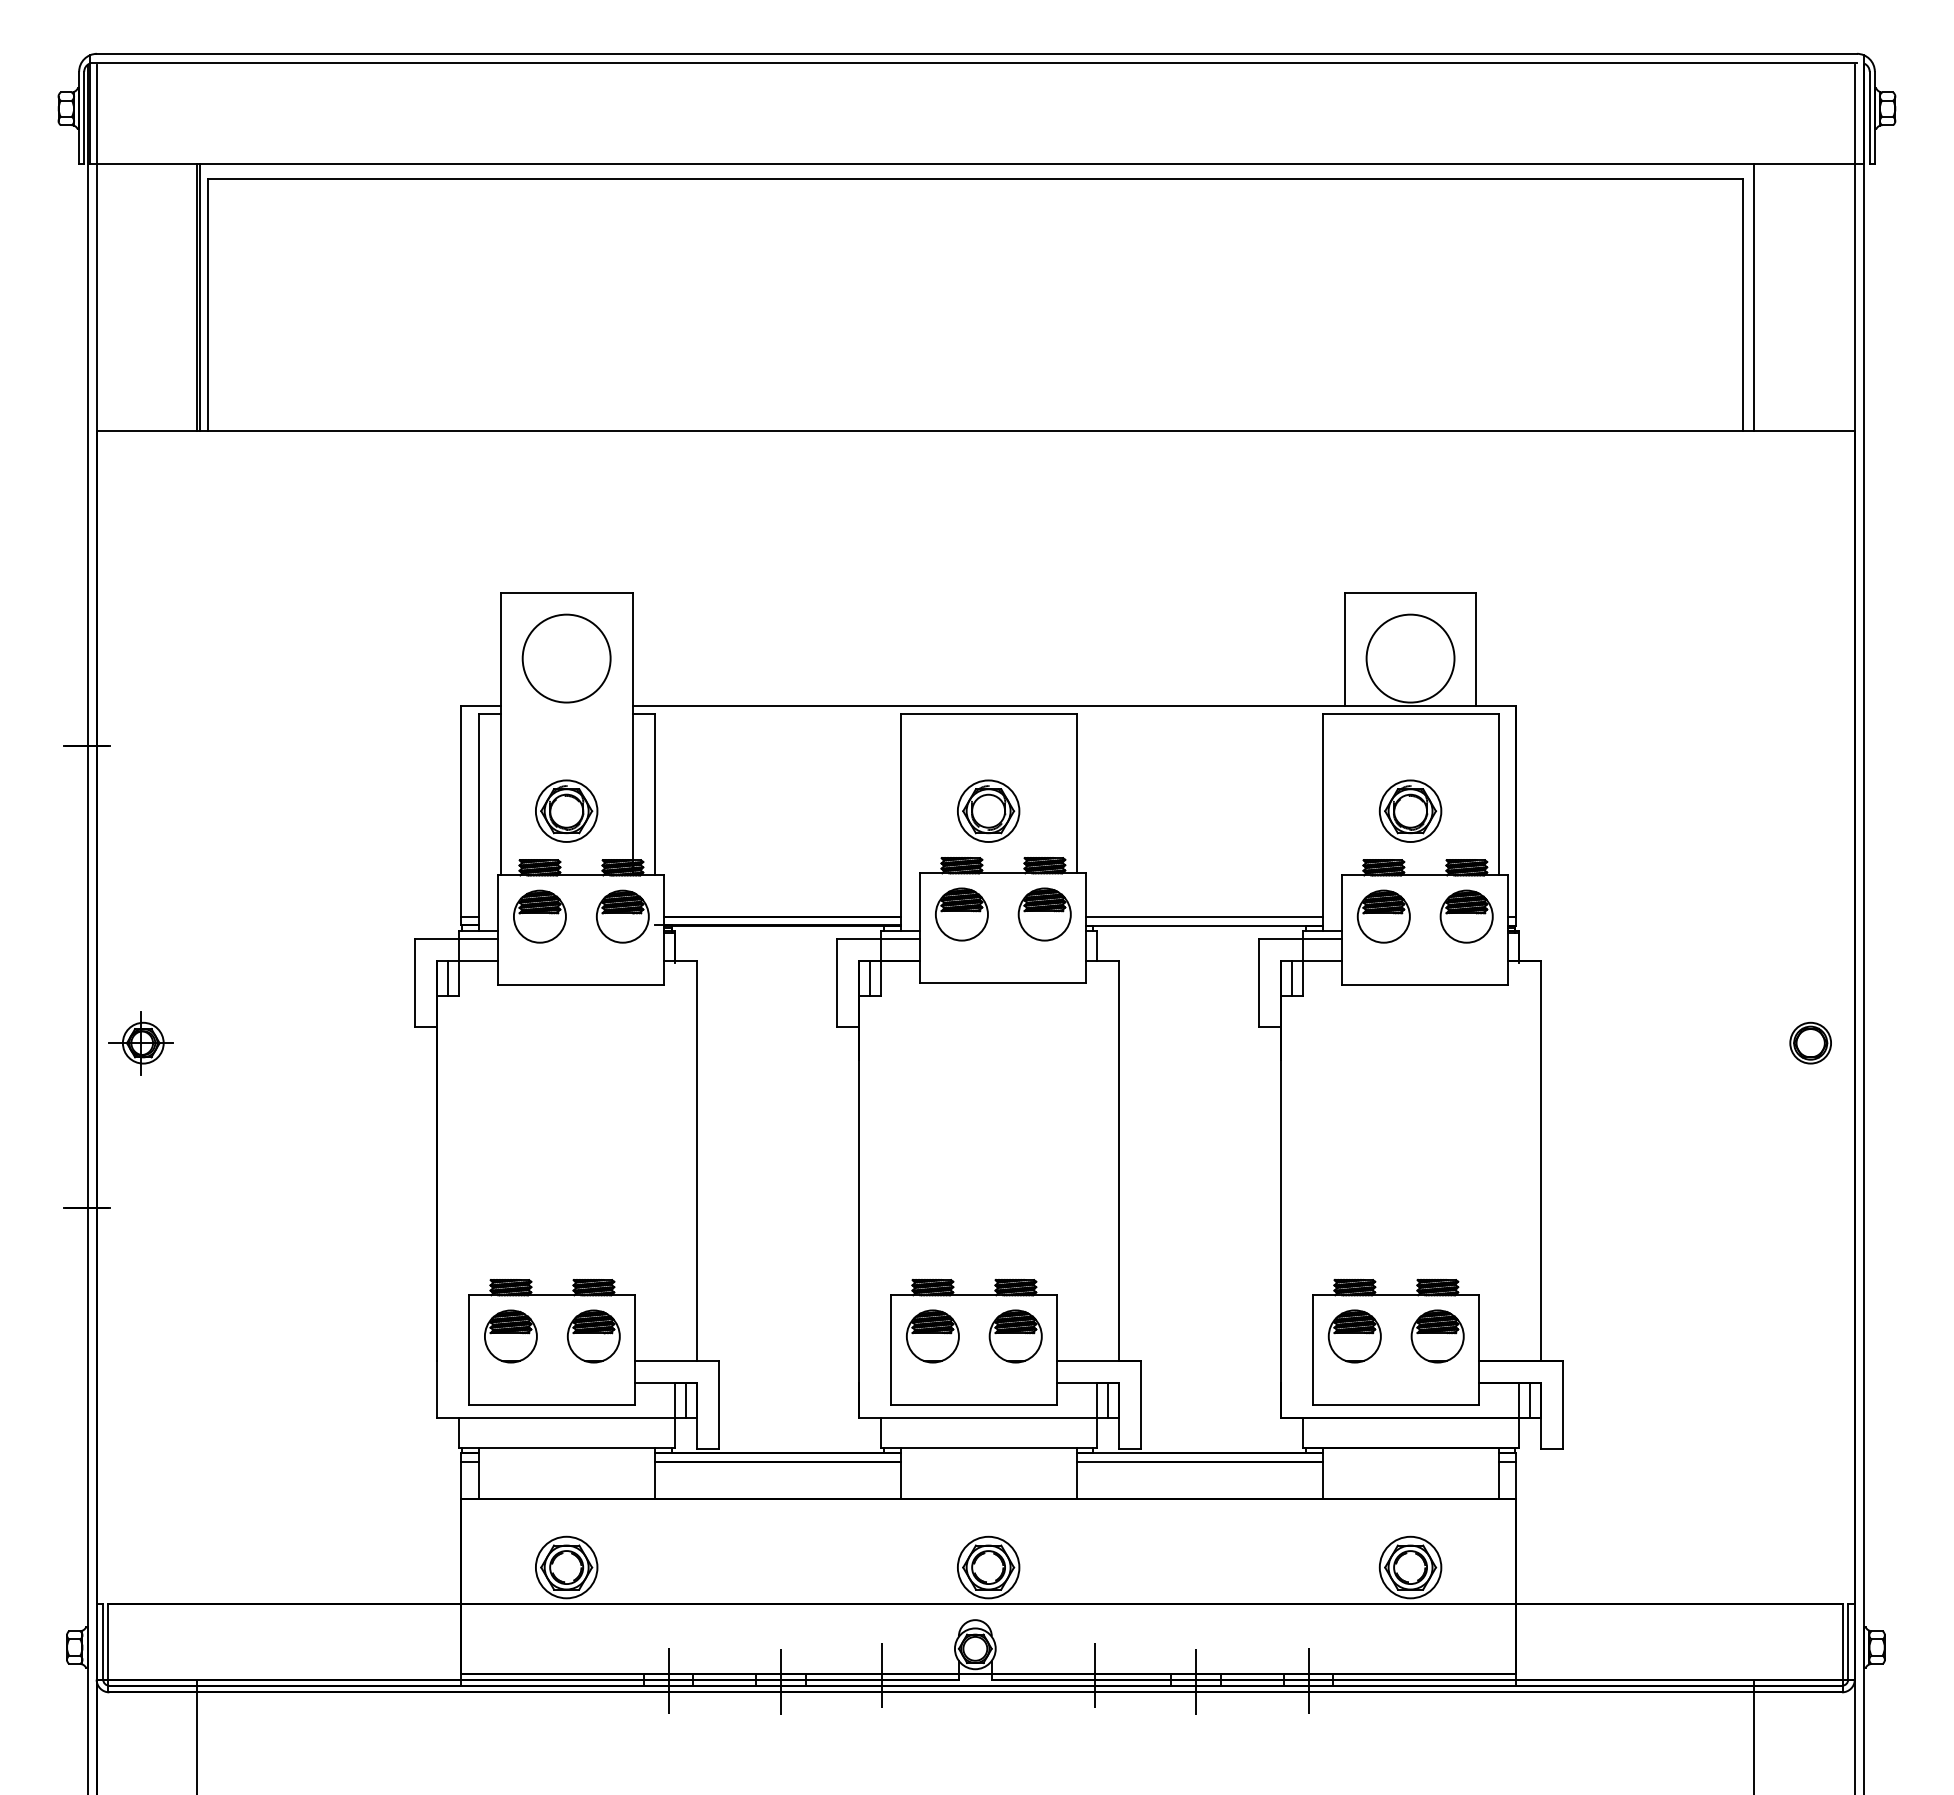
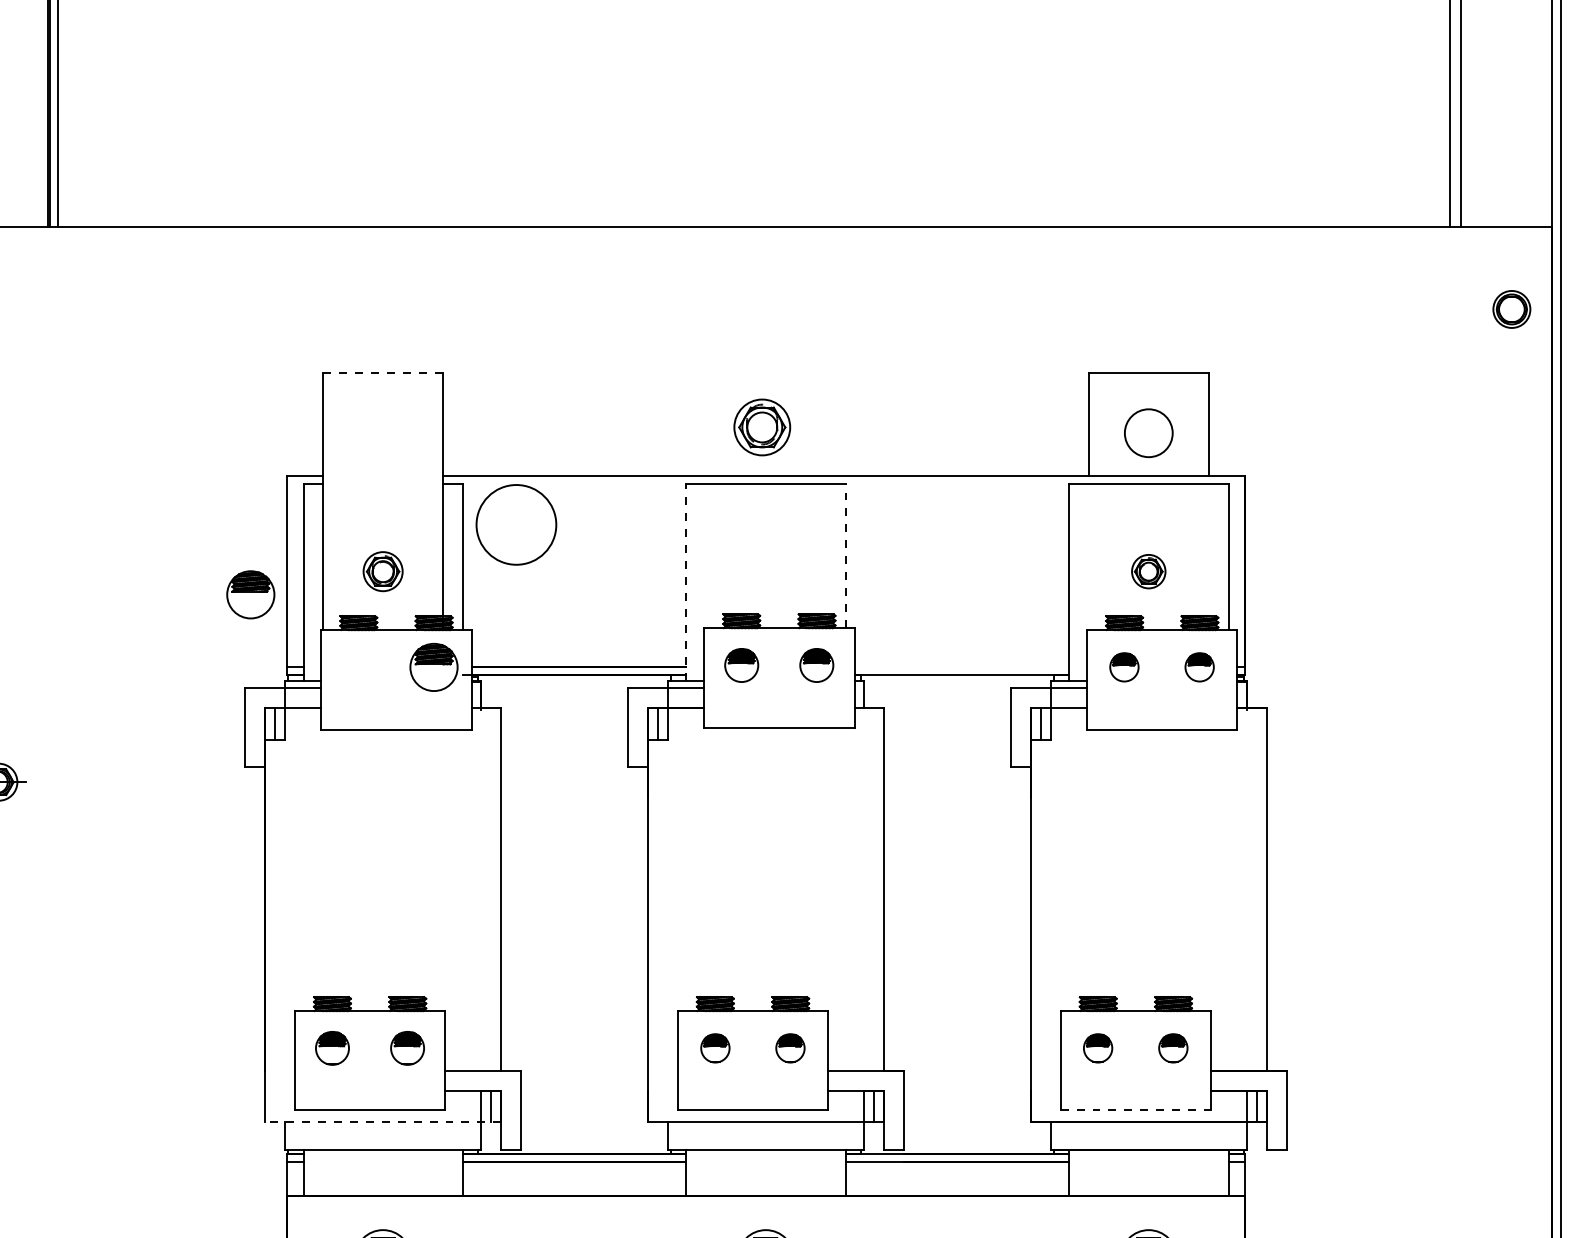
line: (566, 592) -> (382, 373), solid -> dashed
circle: (566, 658) -> (516, 524), moved
circle: (1410, 658) -> (1148, 433), size x0.6
line: (1076, 793) -> (845, 555), solid -> dashed
part: (566, 810) -> (382, 571), size x0.7
part: (988, 810) -> (762, 426), moved
part: (1410, 810) -> (1148, 571), size x0.6
line: (900, 822) -> (685, 581), solid -> dashed
part: (961, 914) -> (741, 665), size x0.7
part: (1044, 914) -> (816, 665), size x0.7
part: (539, 916) -> (250, 594), moved
line: (1204, 916) -> (961, 667), removed
part: (1383, 916) -> (1124, 667), size x0.6
part: (1466, 916) -> (1199, 667), size x0.6
part: (1810, 1042) -> (1511, 308), moved
part: (510, 1336) -> (332, 1048), size x0.7
part: (593, 1336) -> (407, 1048), size x0.7
part: (932, 1336) -> (715, 1048), size x0.6
part: (1015, 1336) -> (790, 1048), size x0.6
part: (1354, 1336) -> (1097, 1048), size x0.6
part: (1437, 1336) -> (1173, 1048), size x0.6
line: (1396, 1404) -> (1136, 1110), solid -> dashed
line: (566, 1418) -> (382, 1122), solid -> dashed

